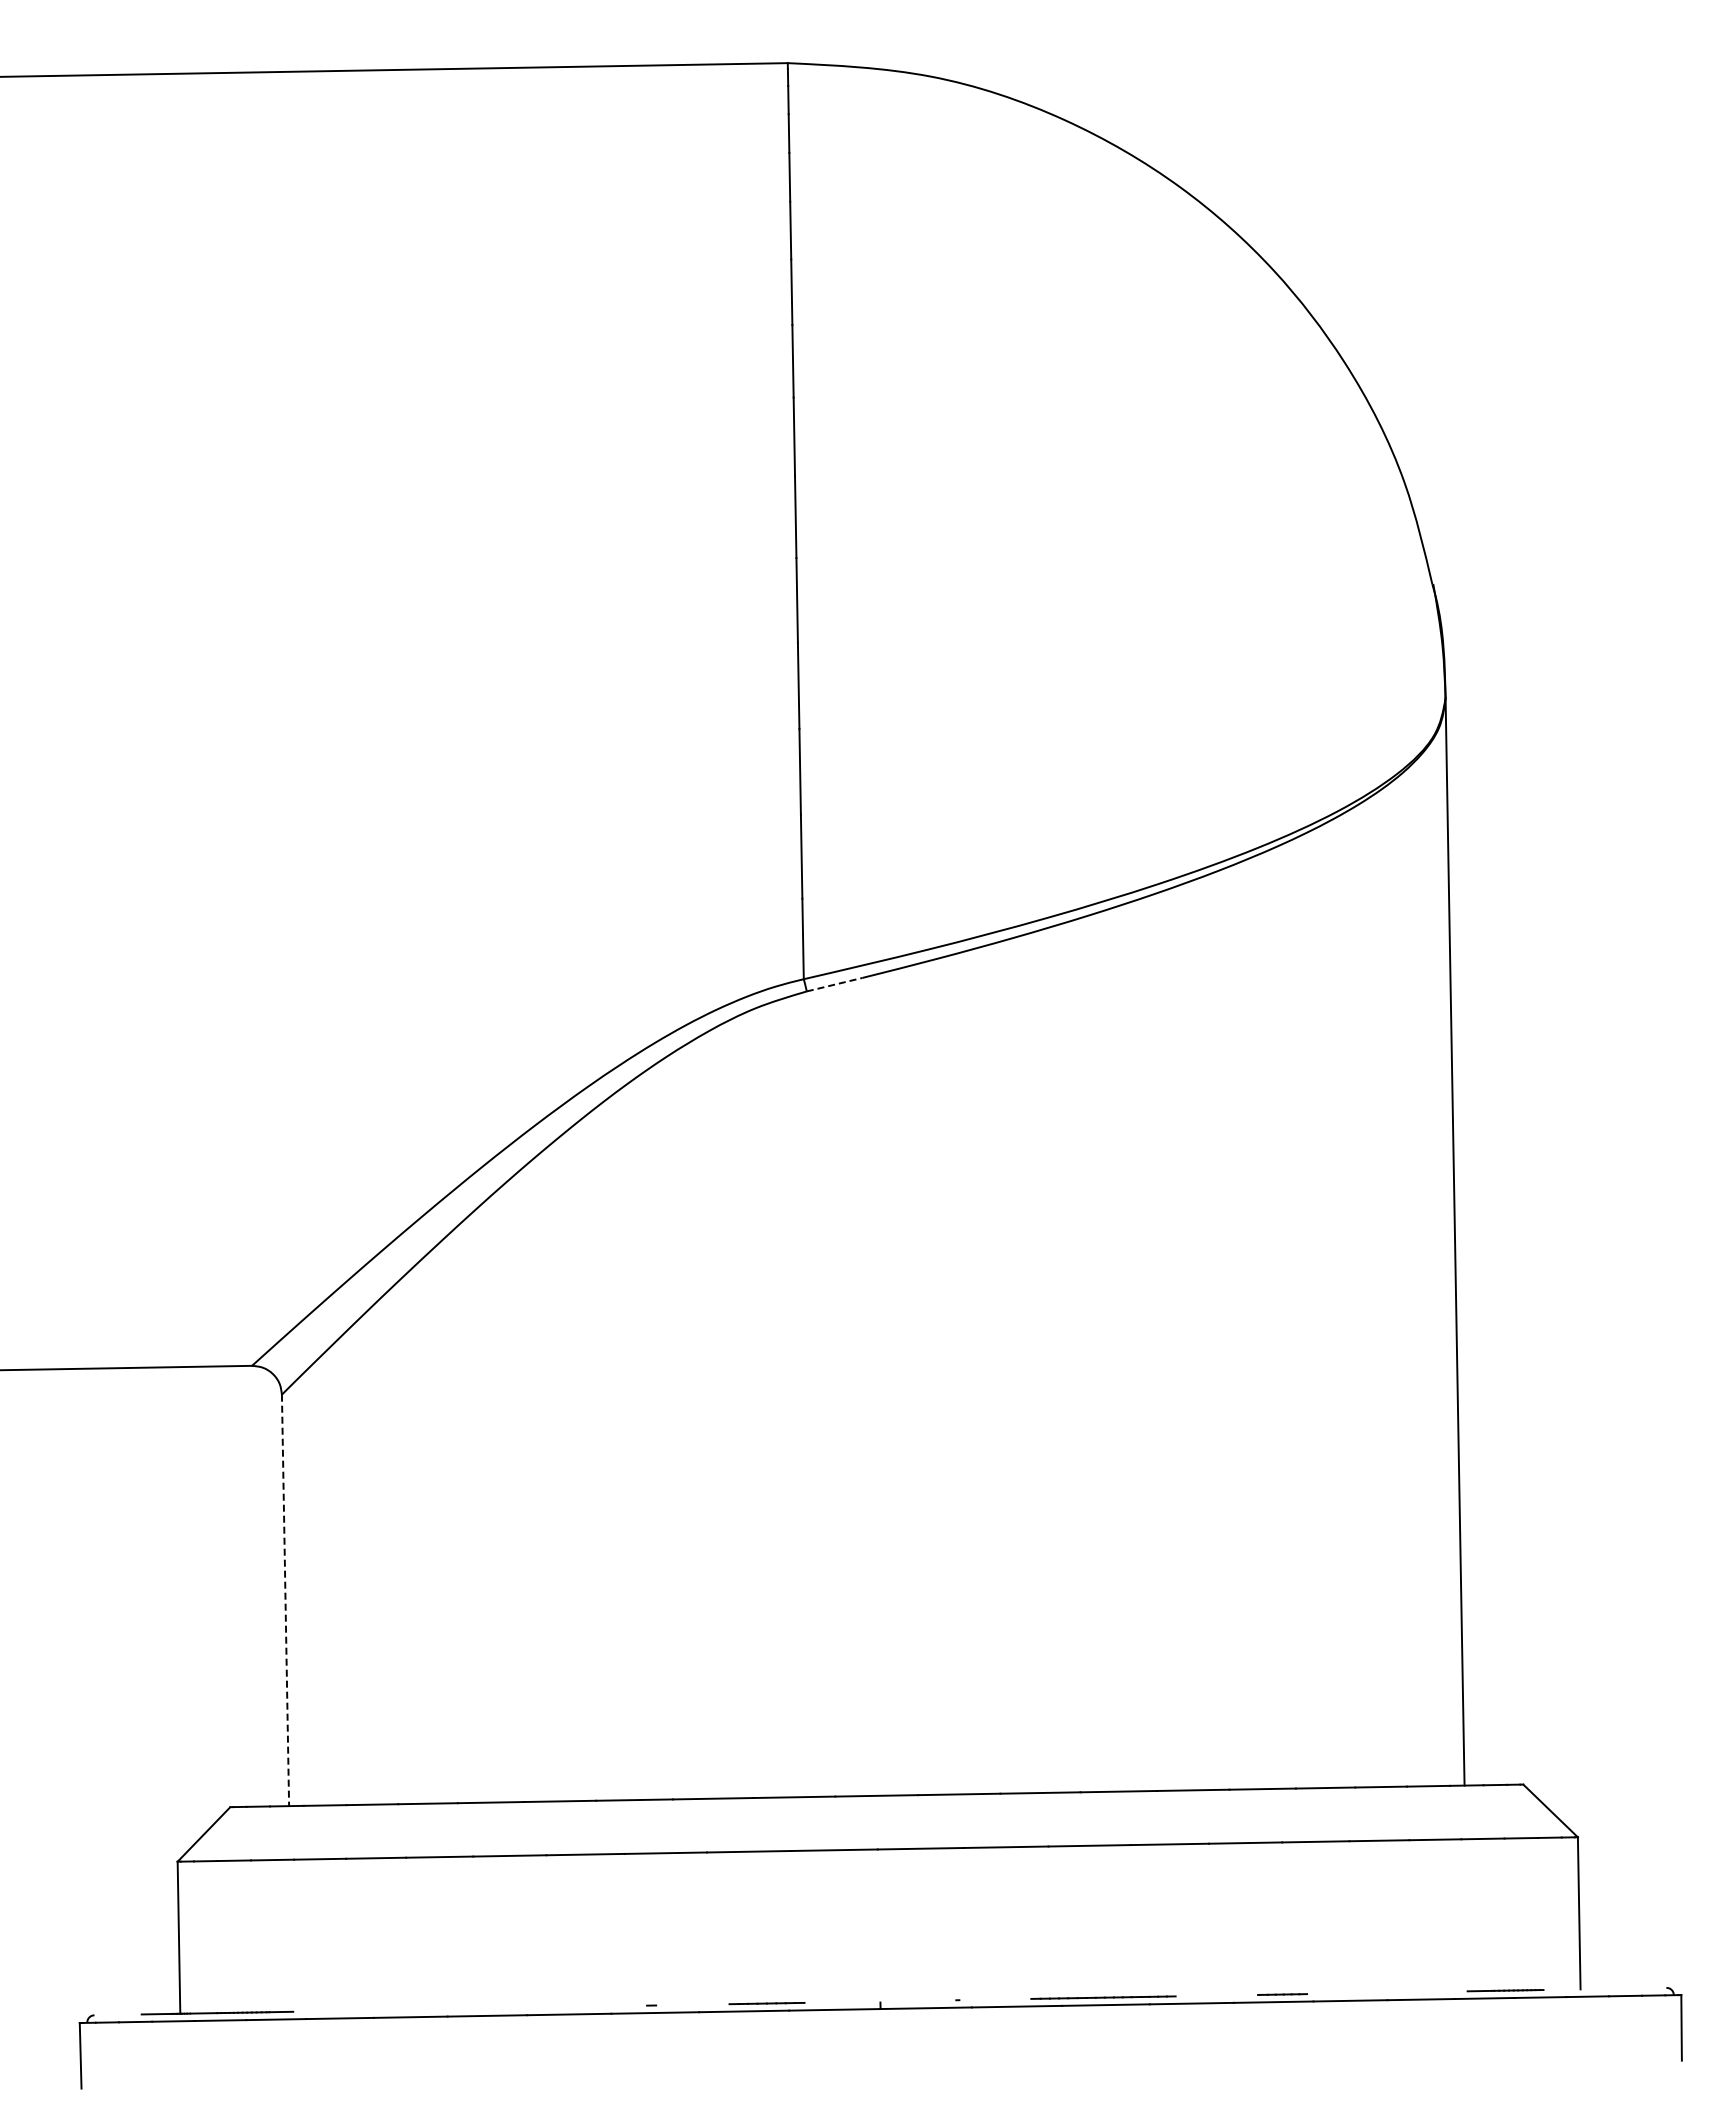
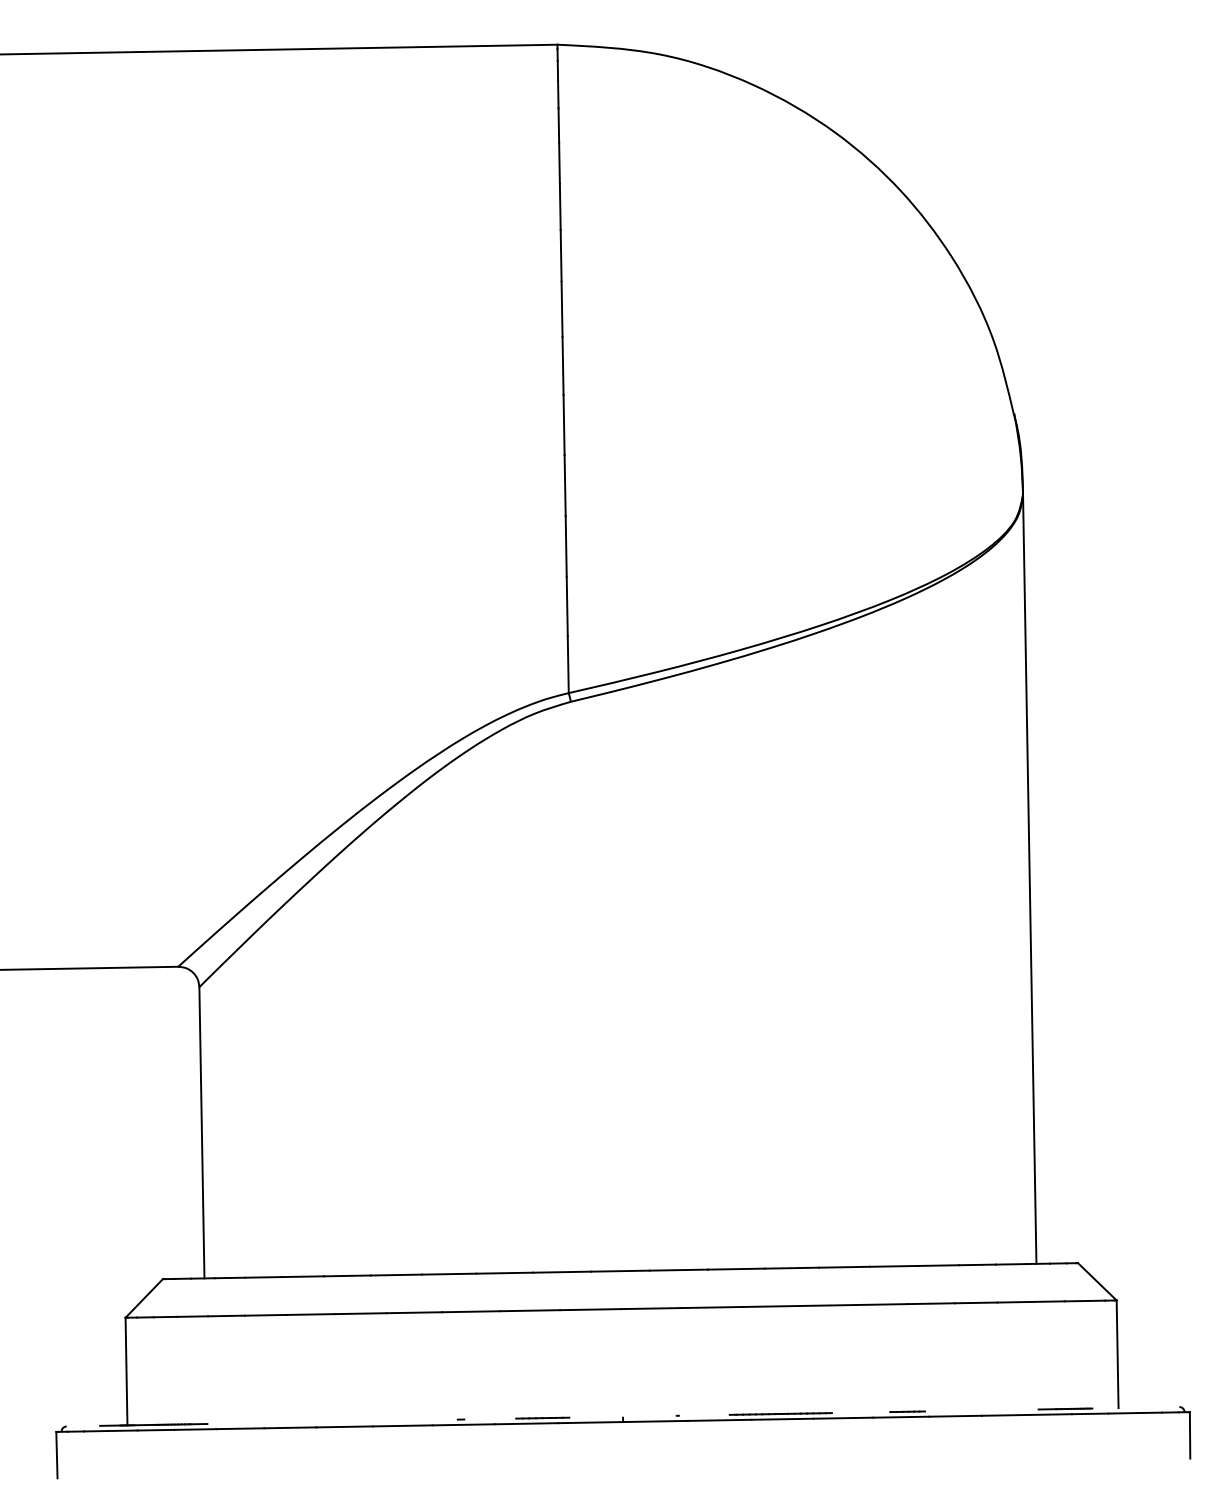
line: (834, 984) -> (590, 696), dashed -> solid
line: (285, 1600) -> (201, 1132), dashed -> solid

